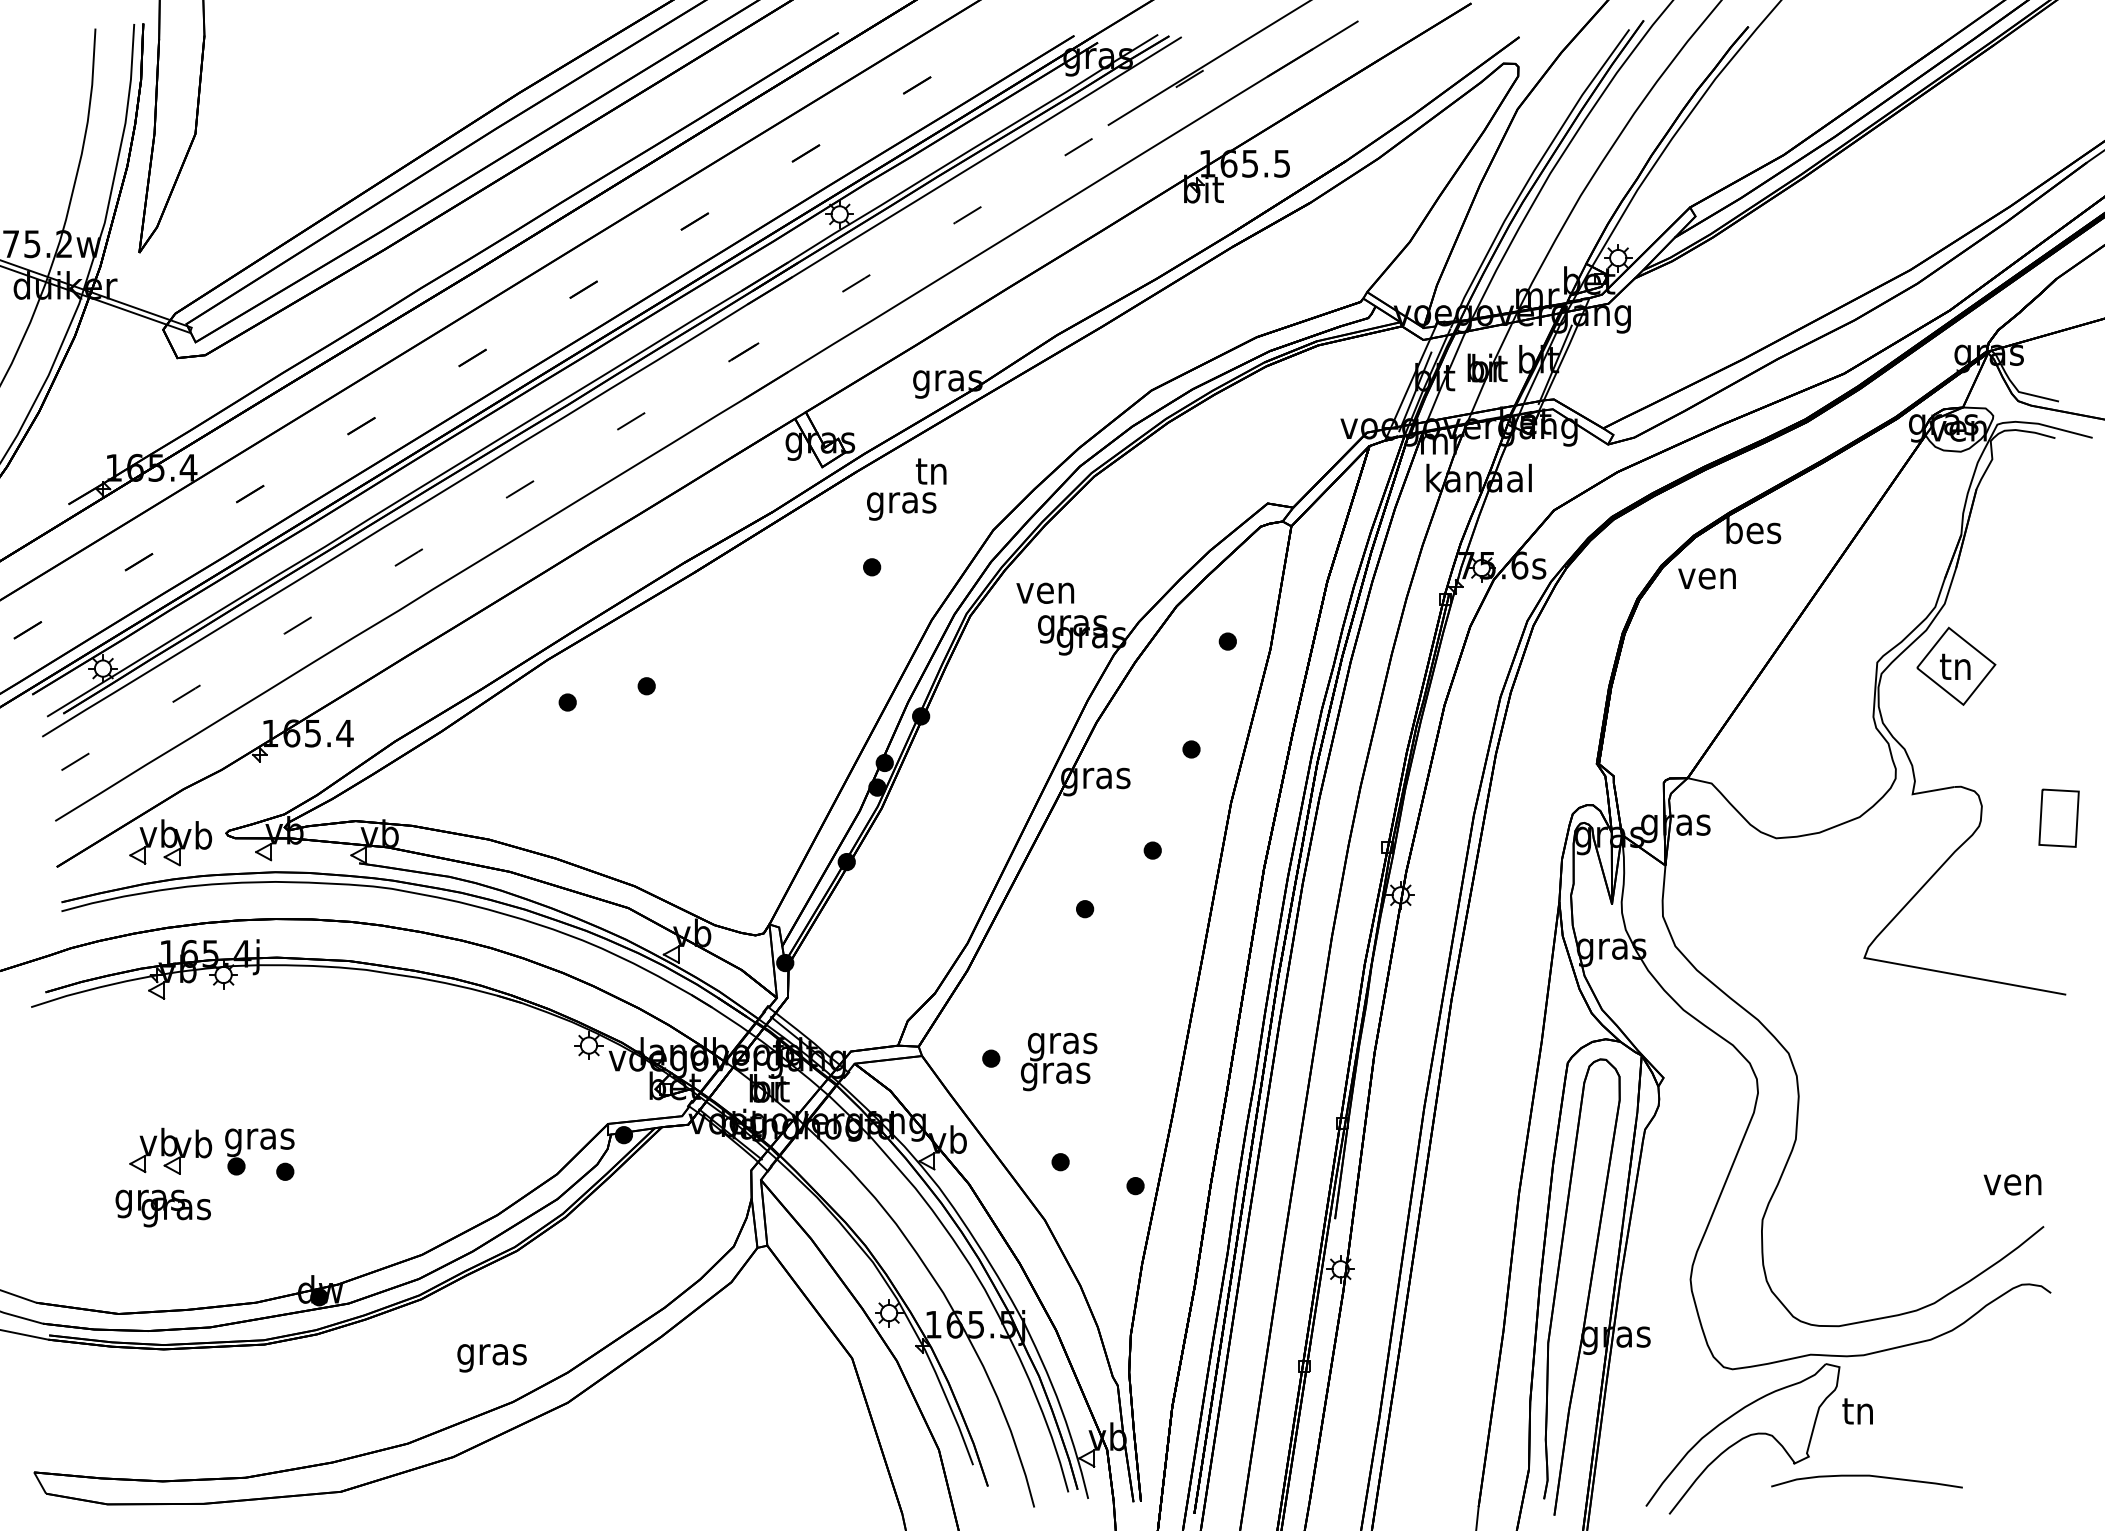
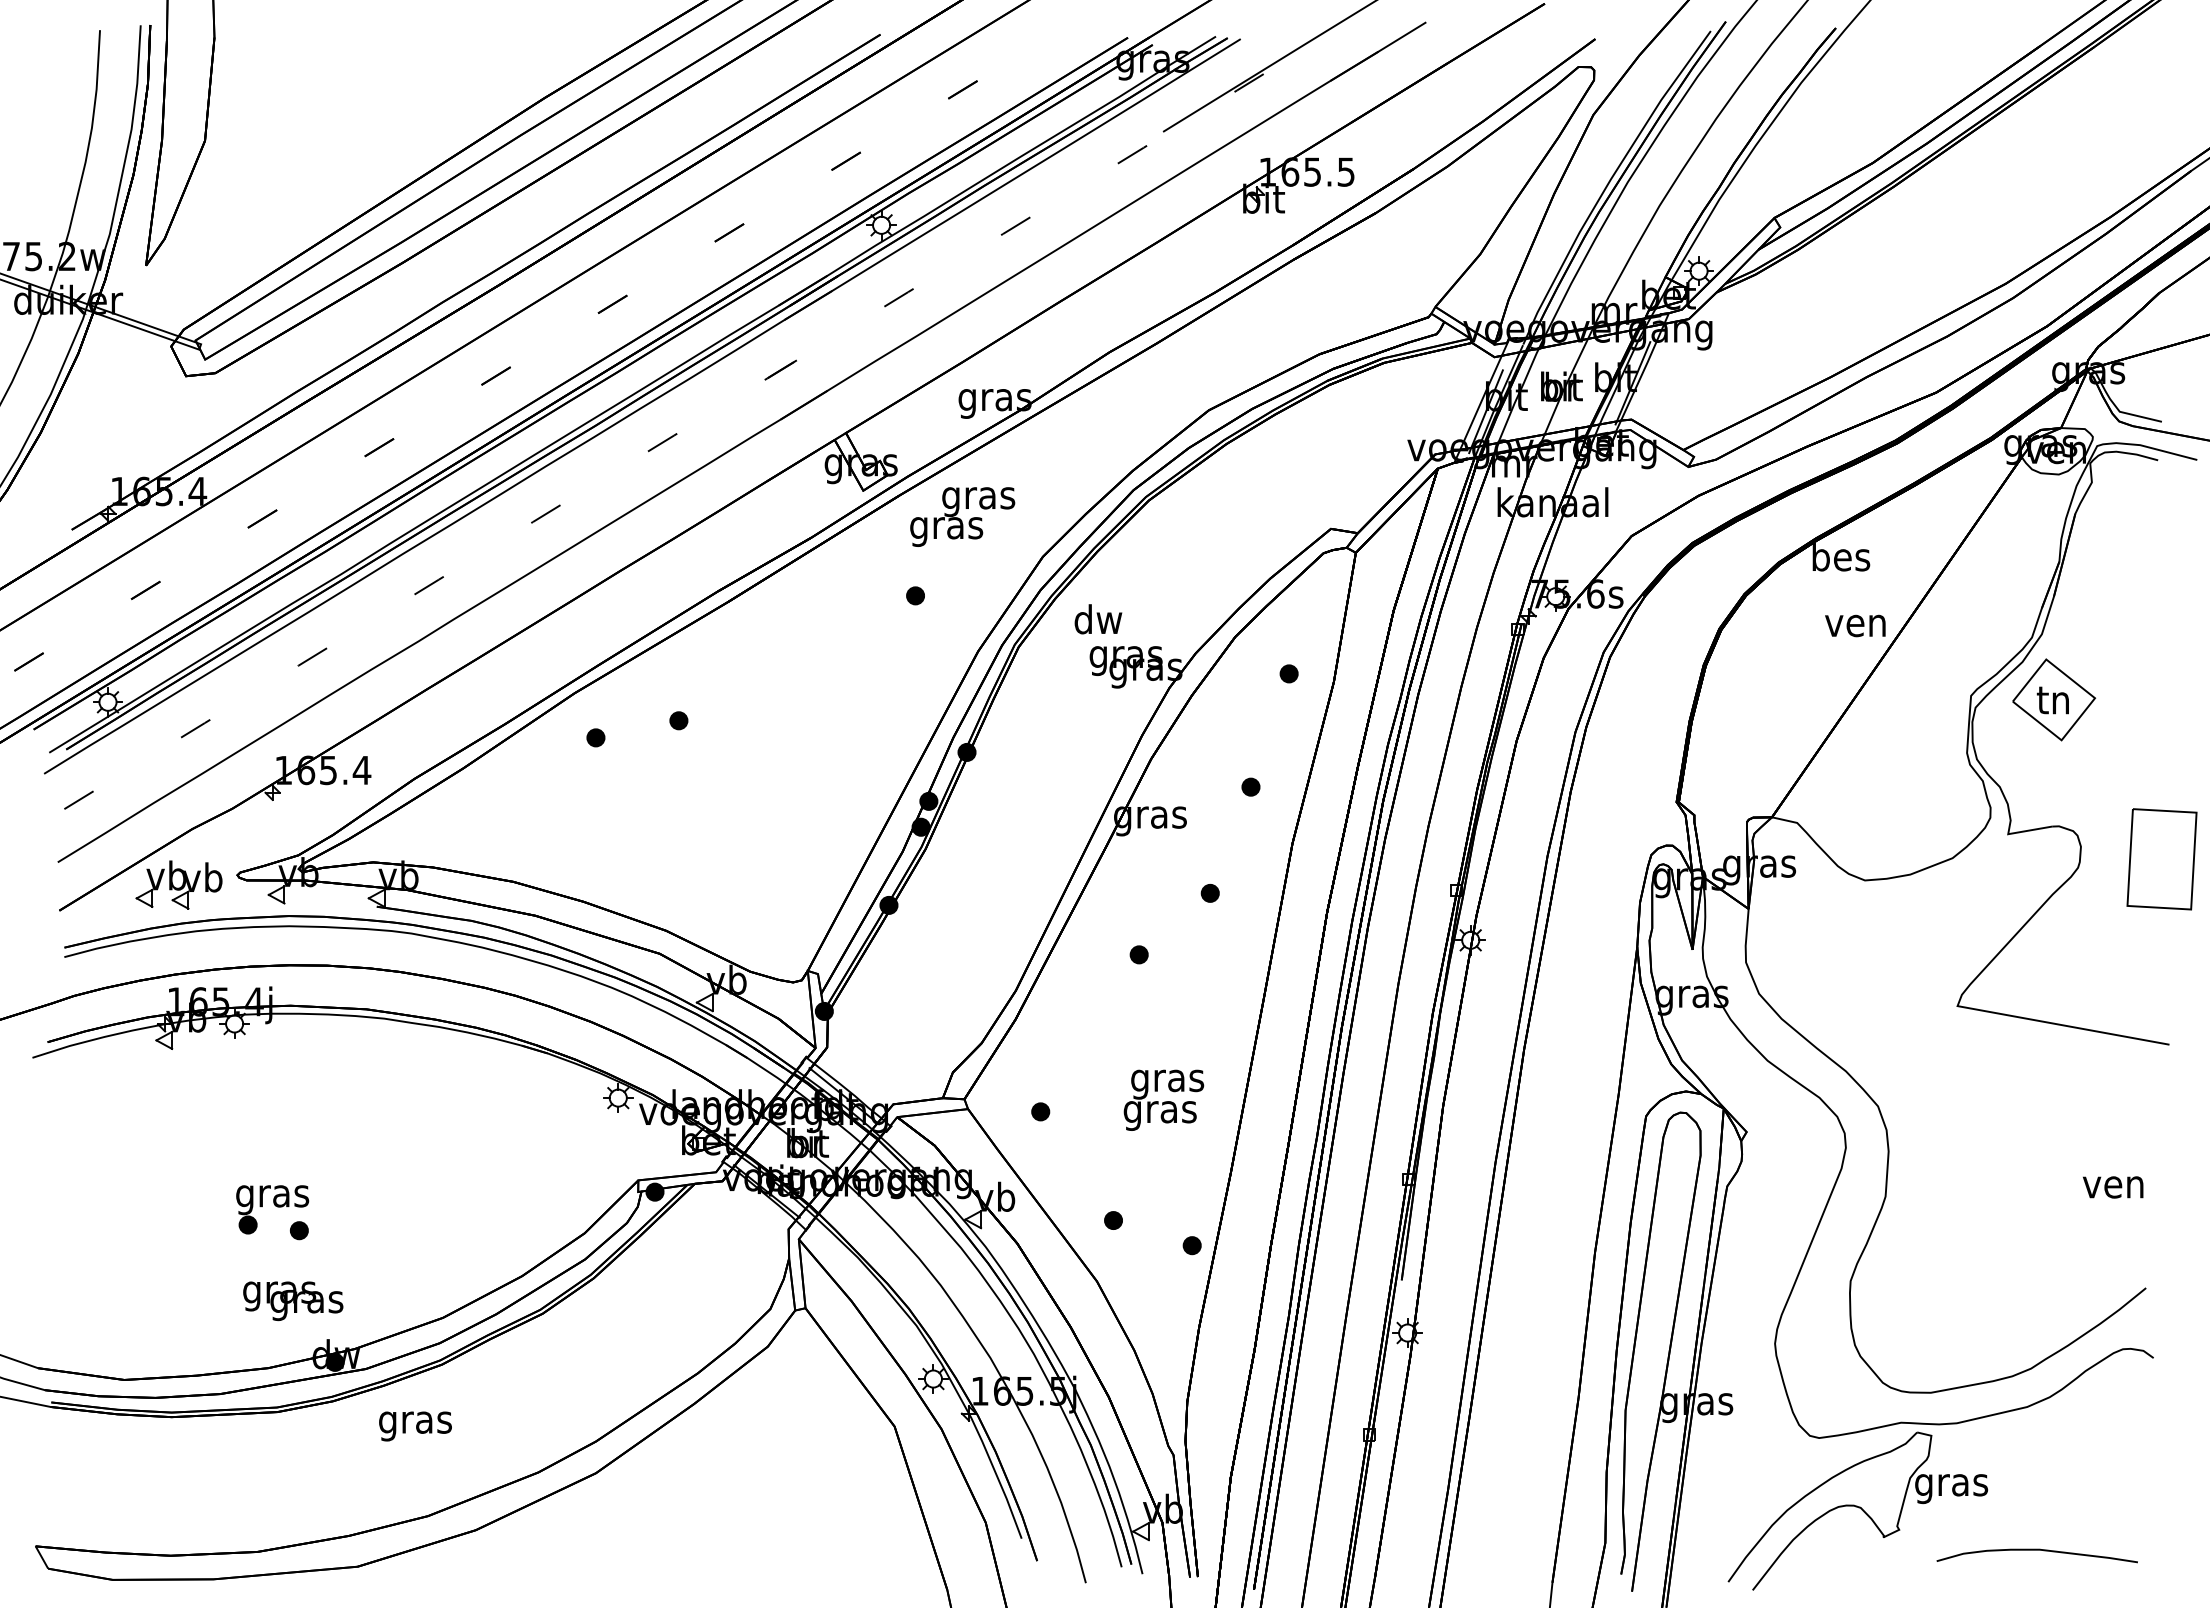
text: (932, 475) -> (978, 499), tn -> gras
text: (1707, 578) -> (1855, 625), moved
text: (1045, 589) -> (1097, 619), ven -> dw
part: (2058, 818) -> (2161, 859), size x1.67
text: (1058, 1061) -> (1163, 1099), moved
part: (170, 1150) -> (178, 1208), removed
text: (2012, 1184) -> (2113, 1187), moved
text: (163, 1208) -> (293, 1301), moved
text: (492, 1358) -> (415, 1426), moved
text: (1858, 1415) -> (1951, 1486), tn -> gras
curve: (1866, 1476) -> (2036, 1550), moved

